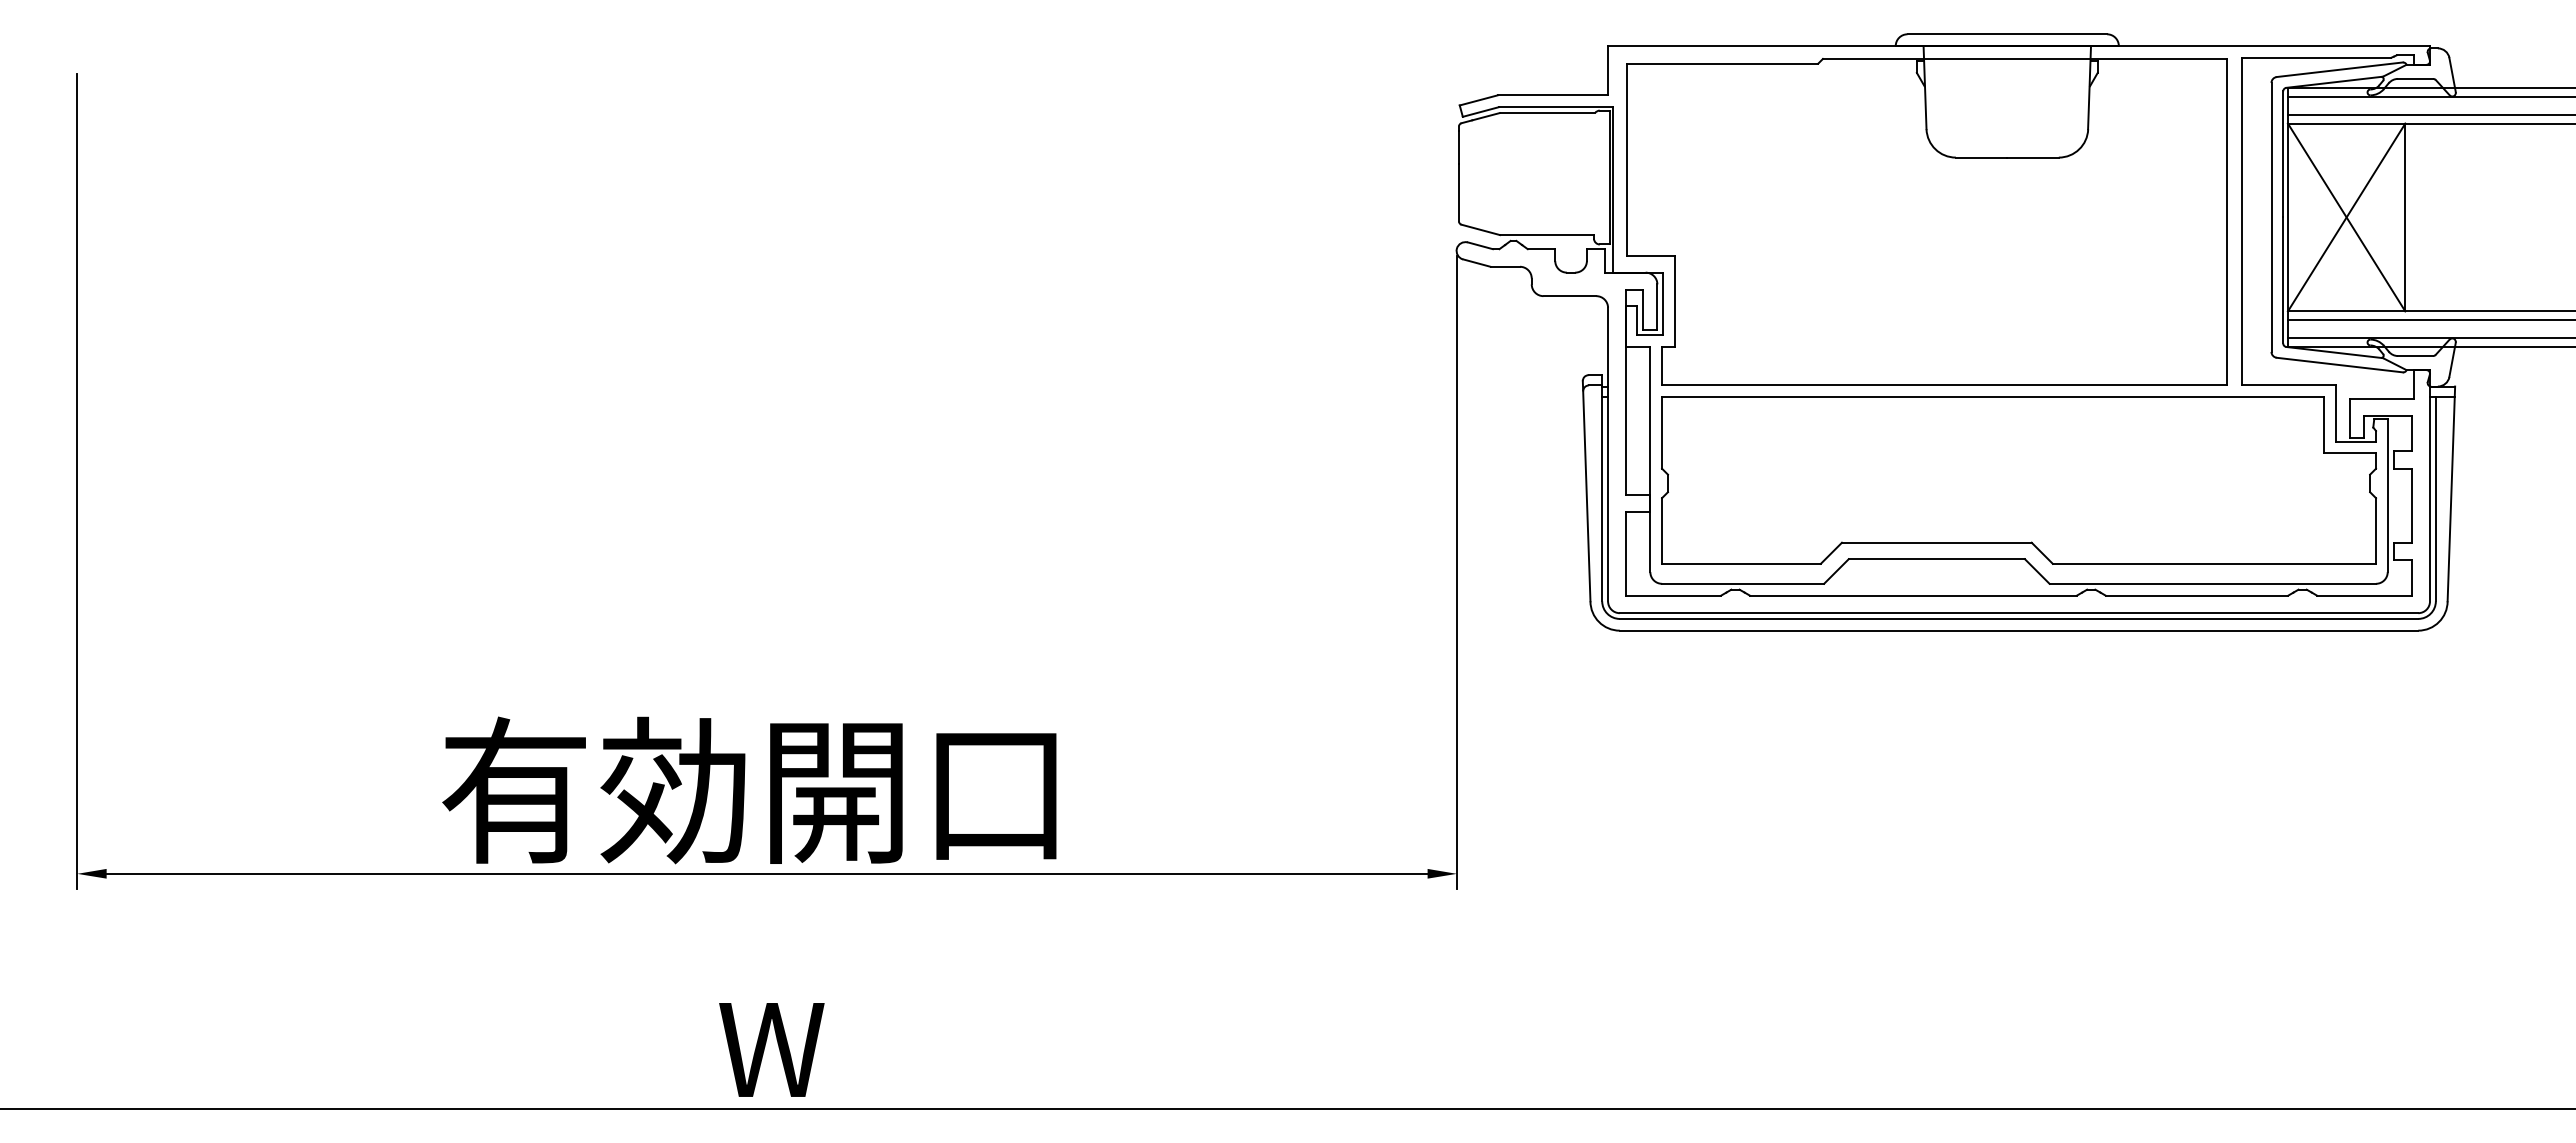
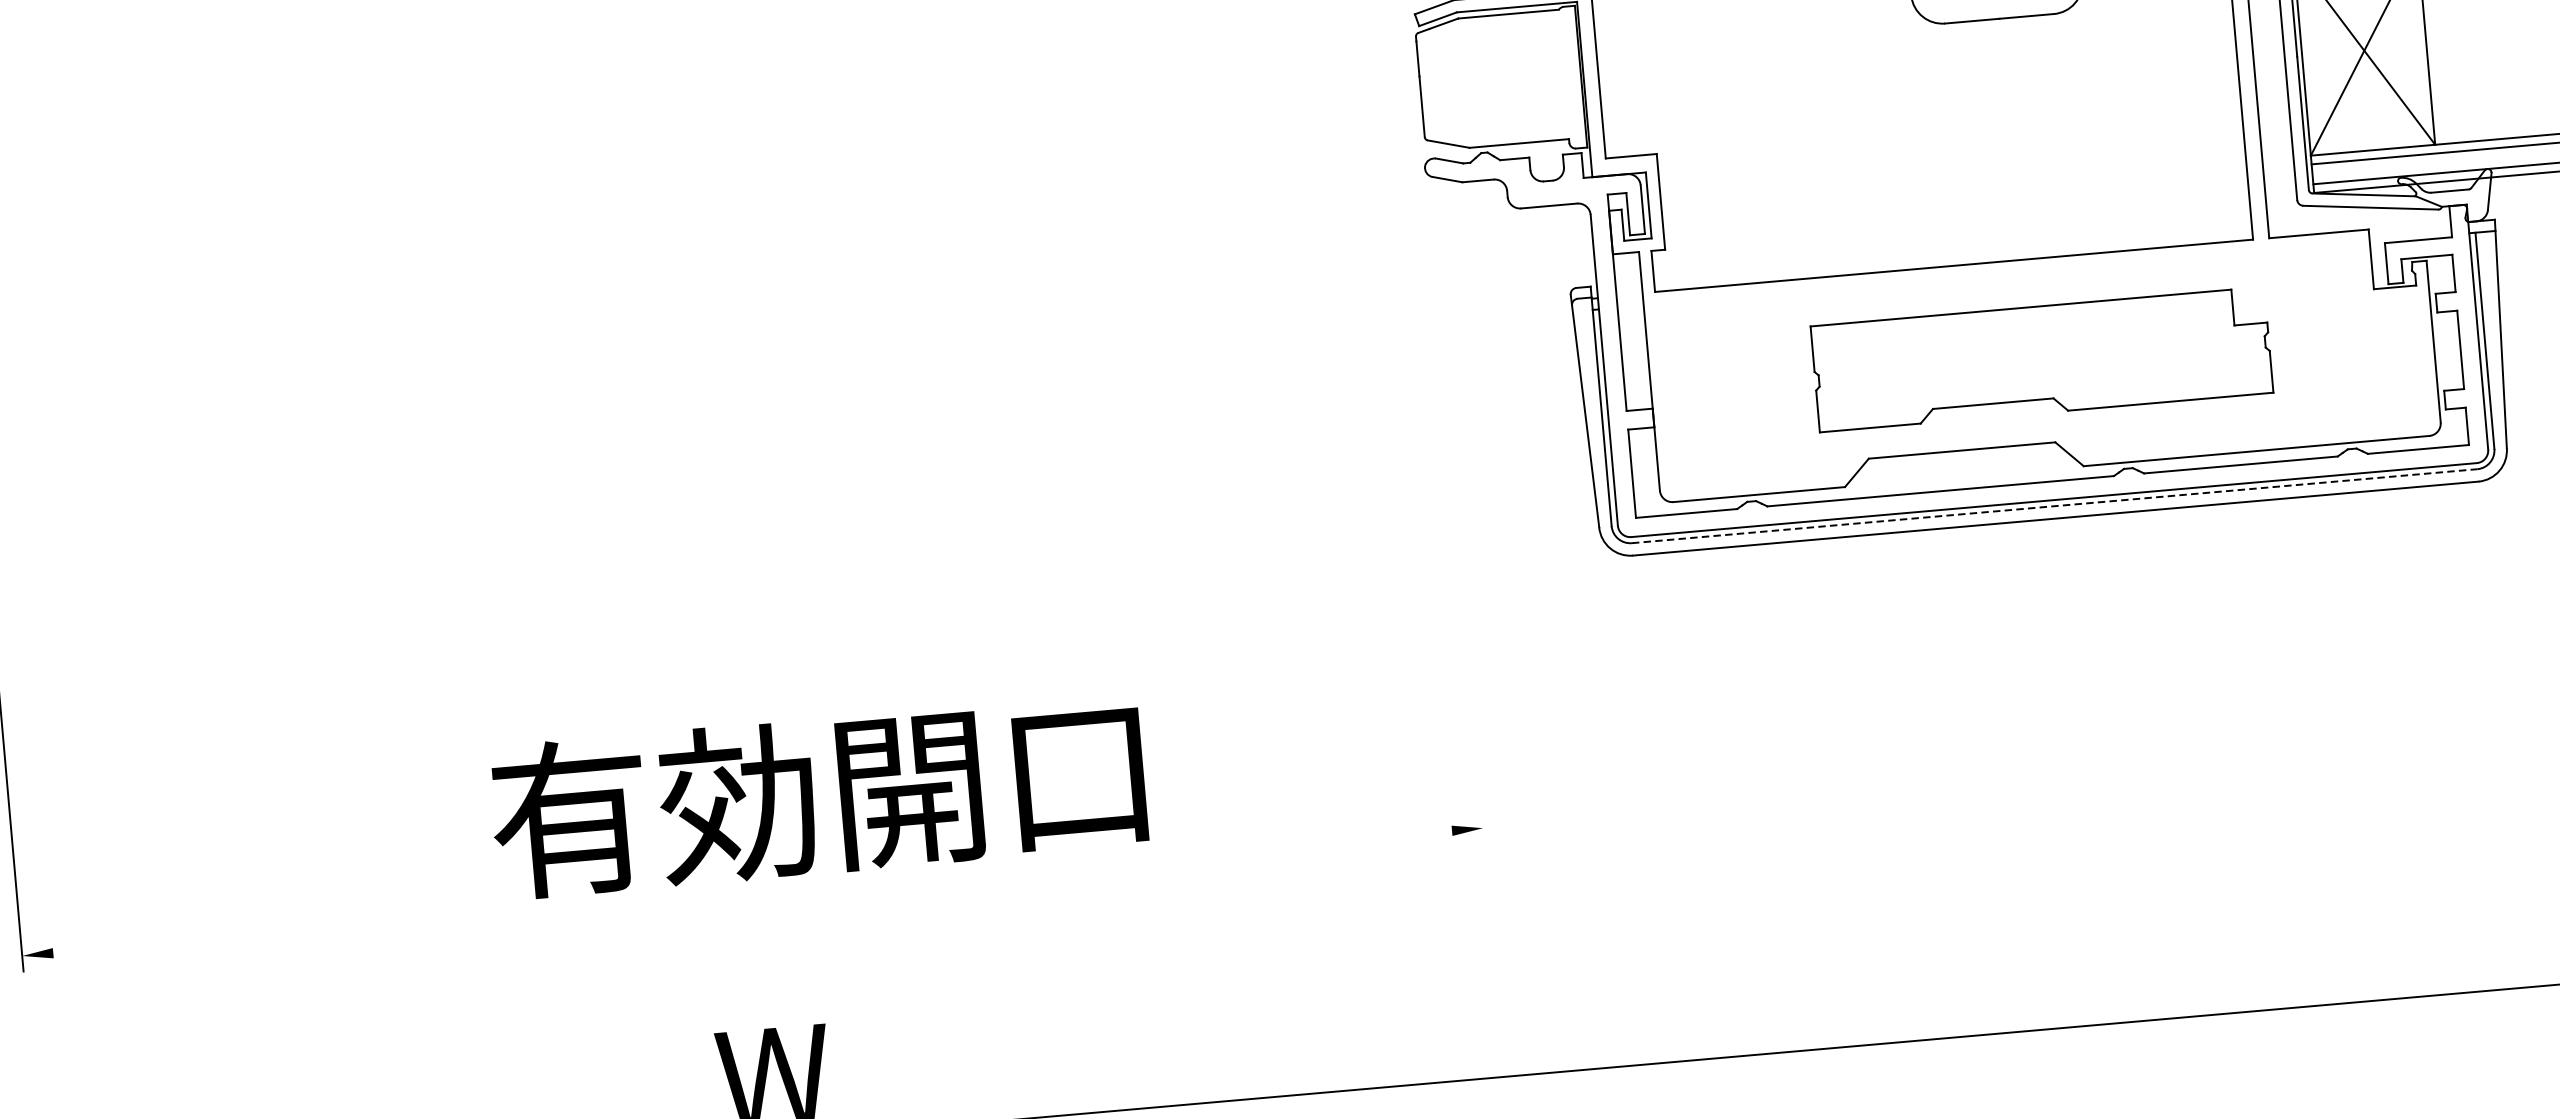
part: (2019, 480) -> (2042, 359), size x0.6
line: (1456, 571) -> (1454, 508), removed
line: (2019, 618) -> (2055, 505), solid -> dashed
text: (749, 790) -> (818, 796), moved
line: (766, 873) -> (751, 891), removed

